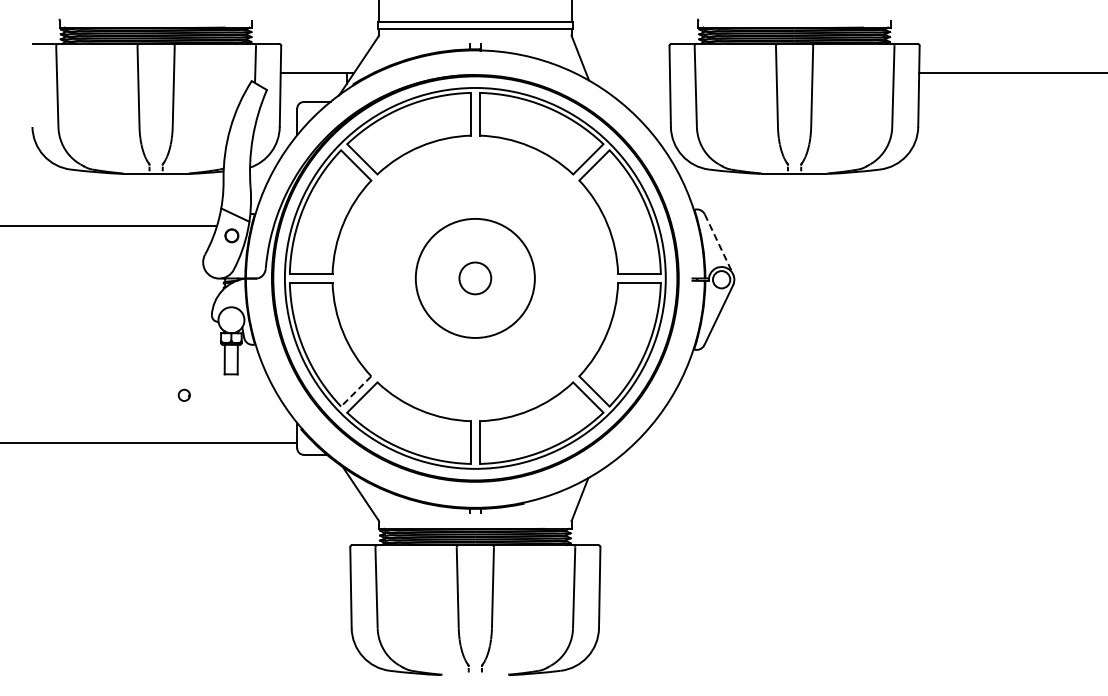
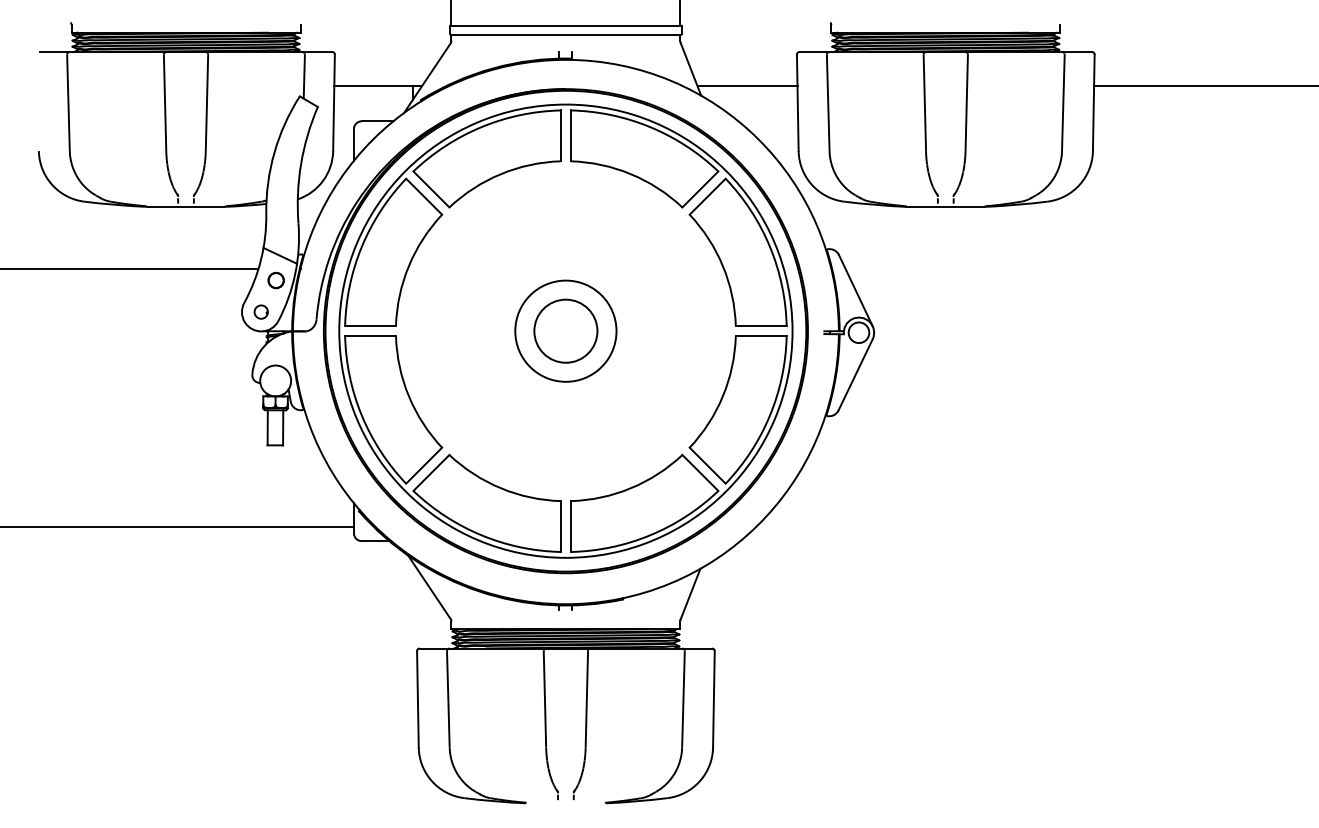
line: (627, 72) -> (746, 86), added
line: (719, 244) -> (856, 290), dashed -> solid
circle: (474, 277) -> (564, 330), size x0.71
circle: (474, 277) -> (564, 330), size x1.67
line: (355, 391) -> (423, 465), dashed -> solid
circle: (183, 394) -> (260, 311), moved

